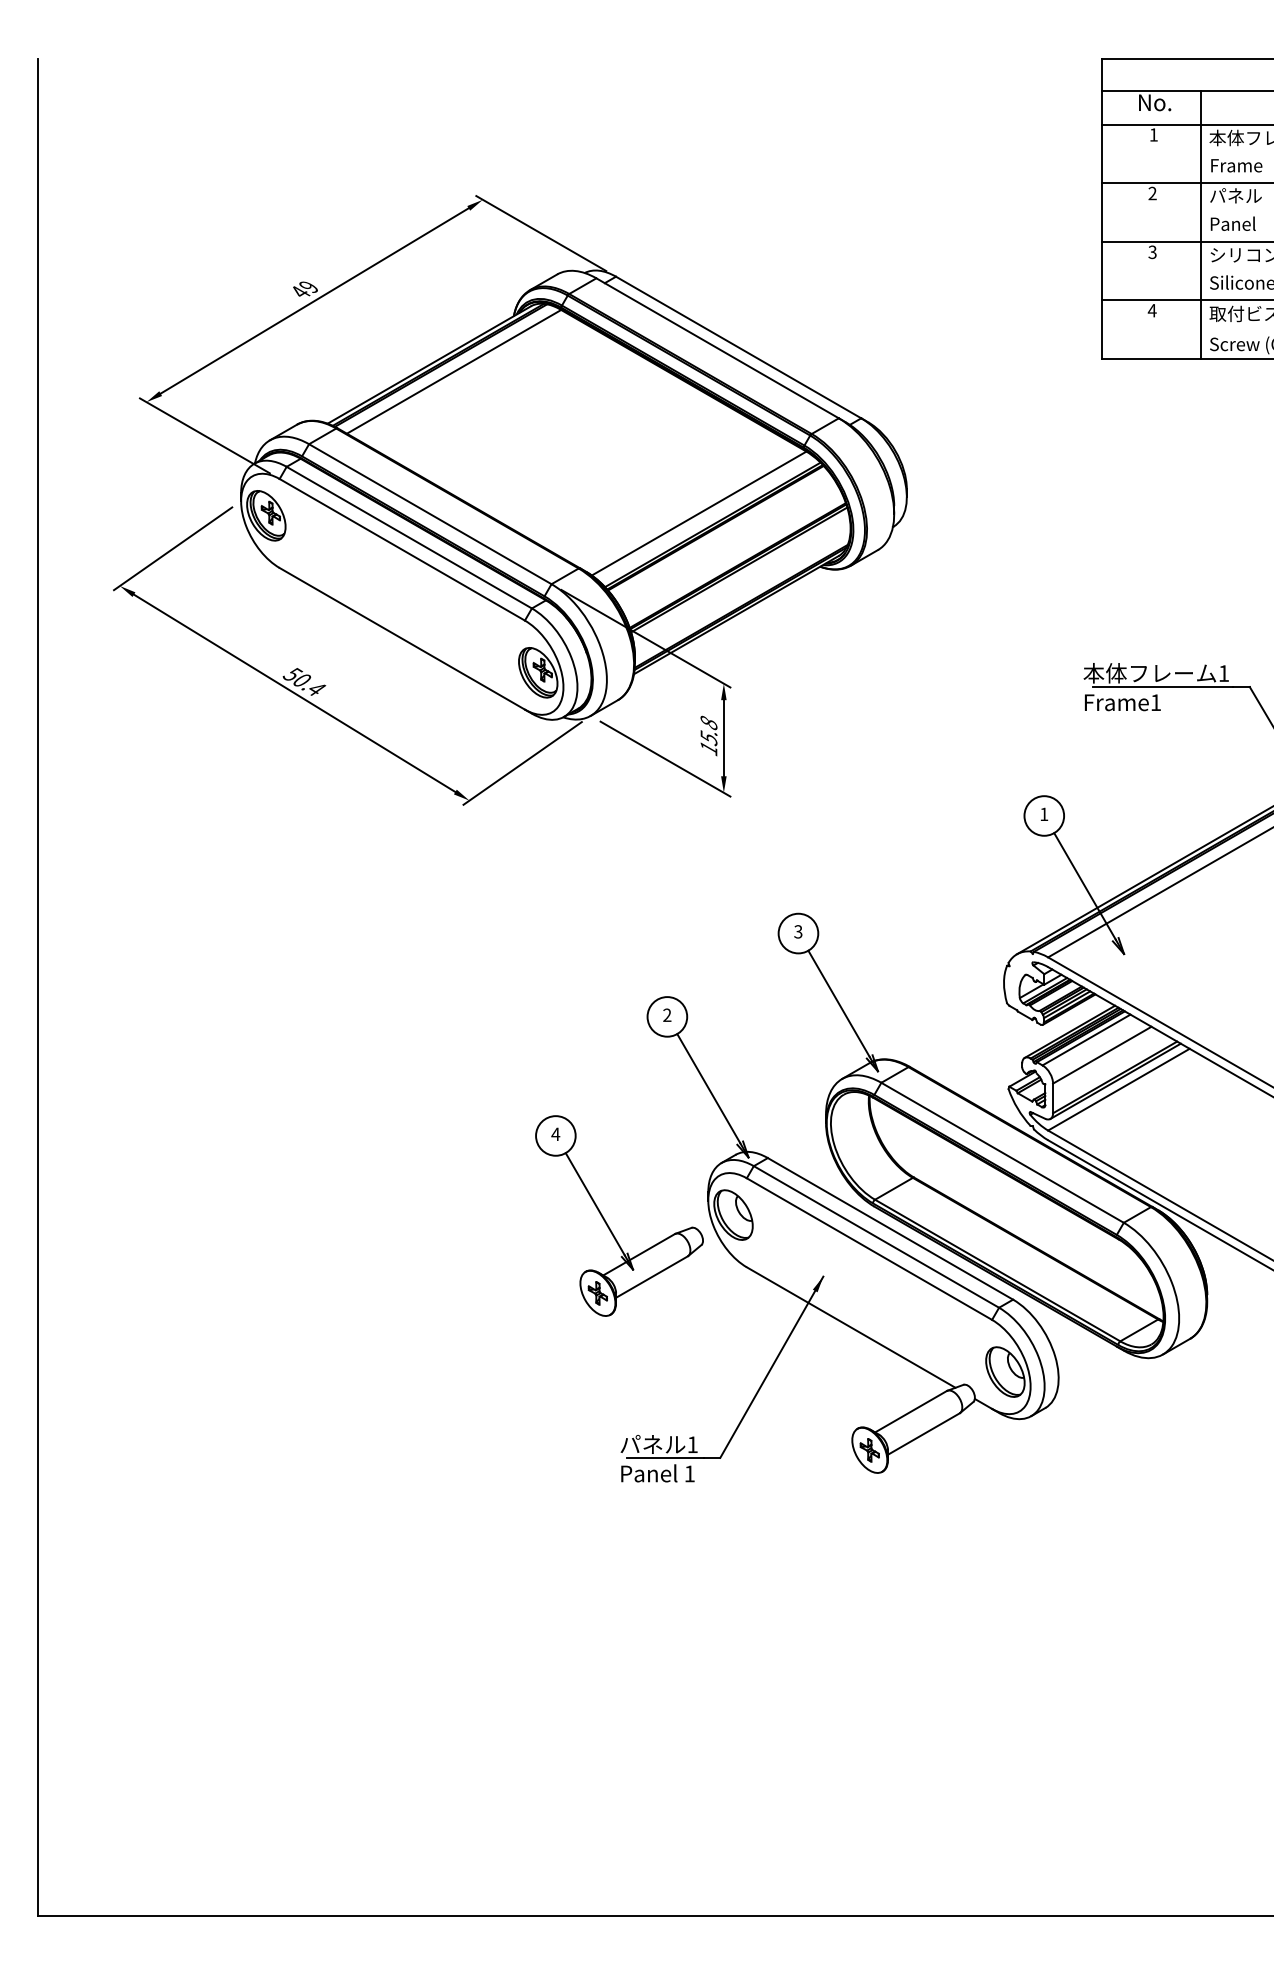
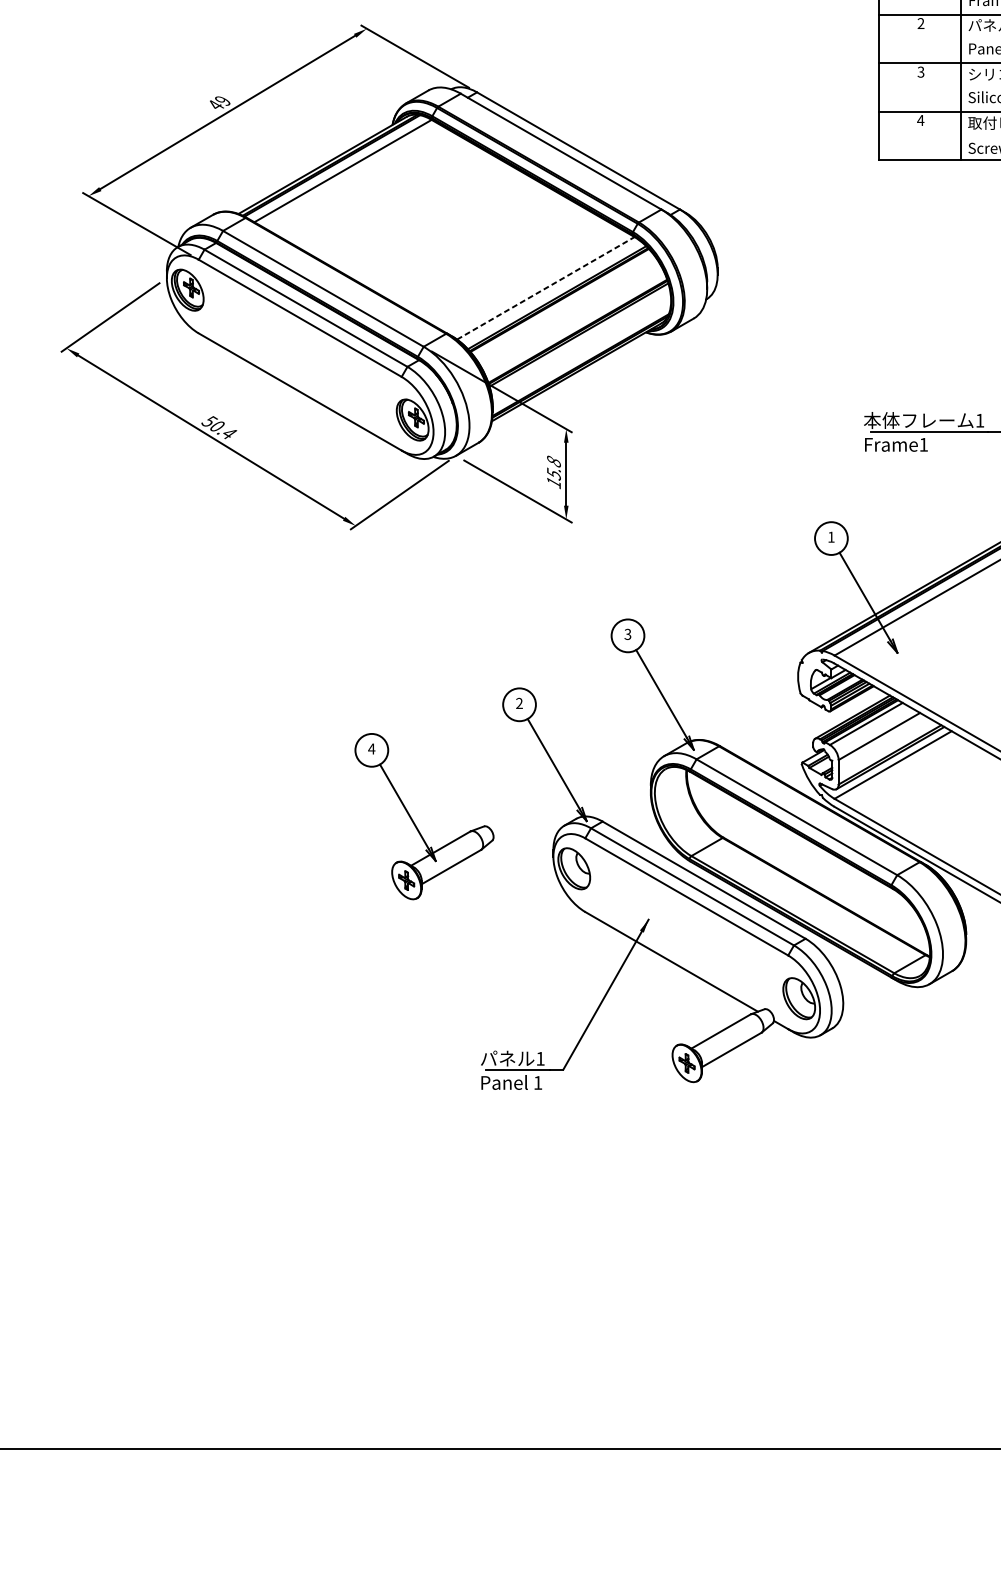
line: (699, 513) -> (546, 288), solid -> dashed
part: (608, 1224) -> (415, 823), moved

